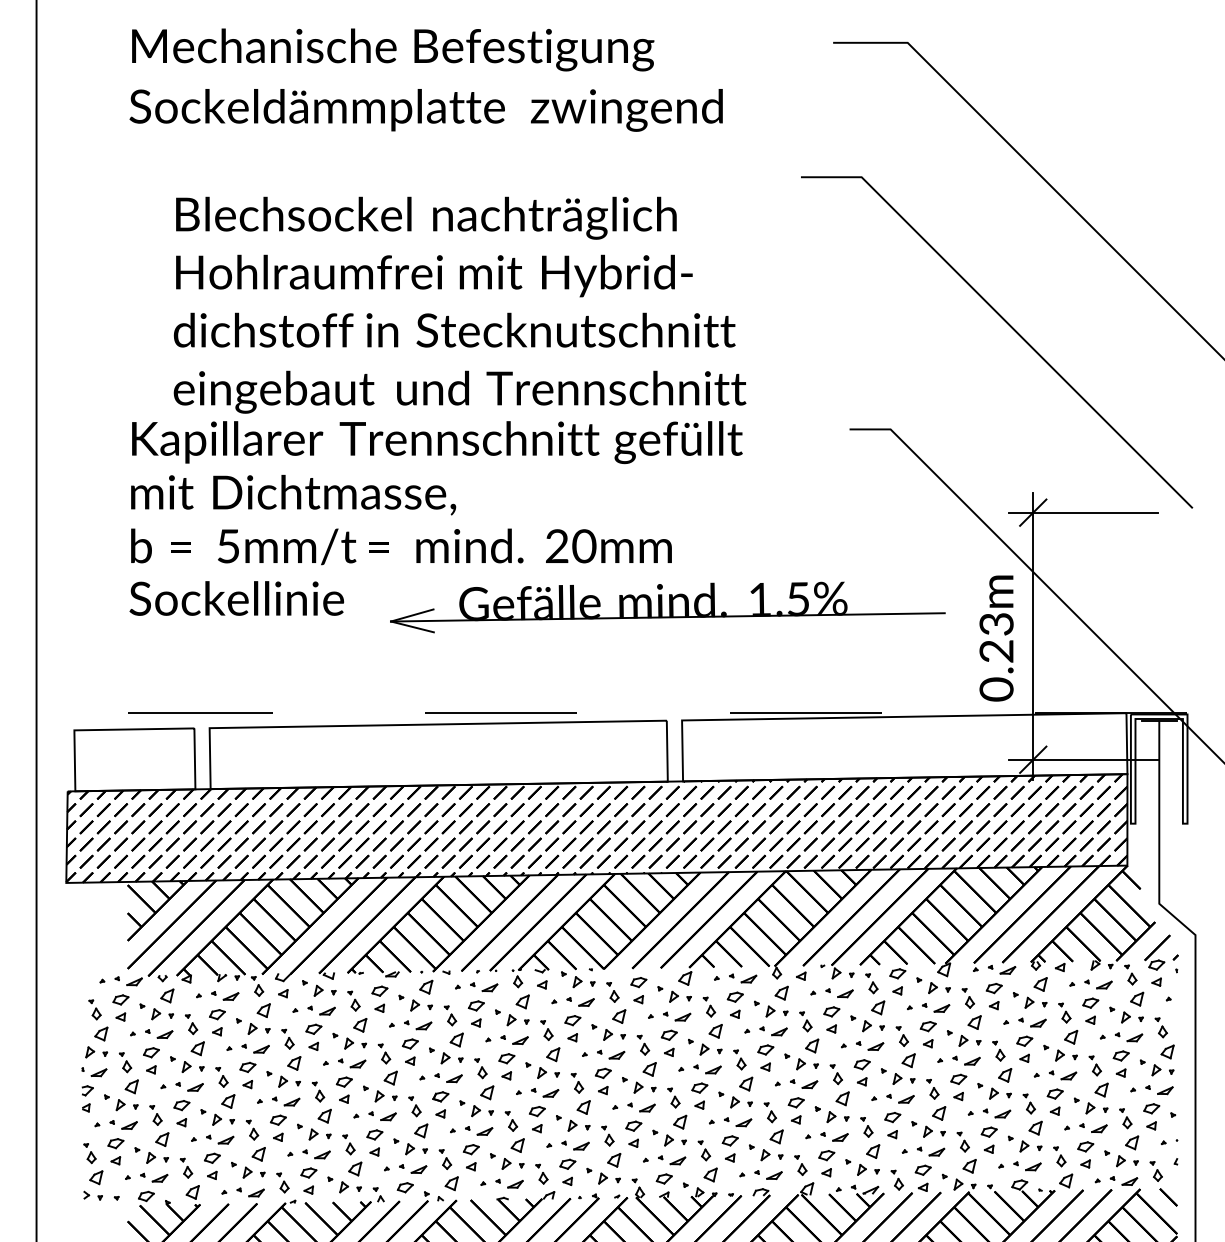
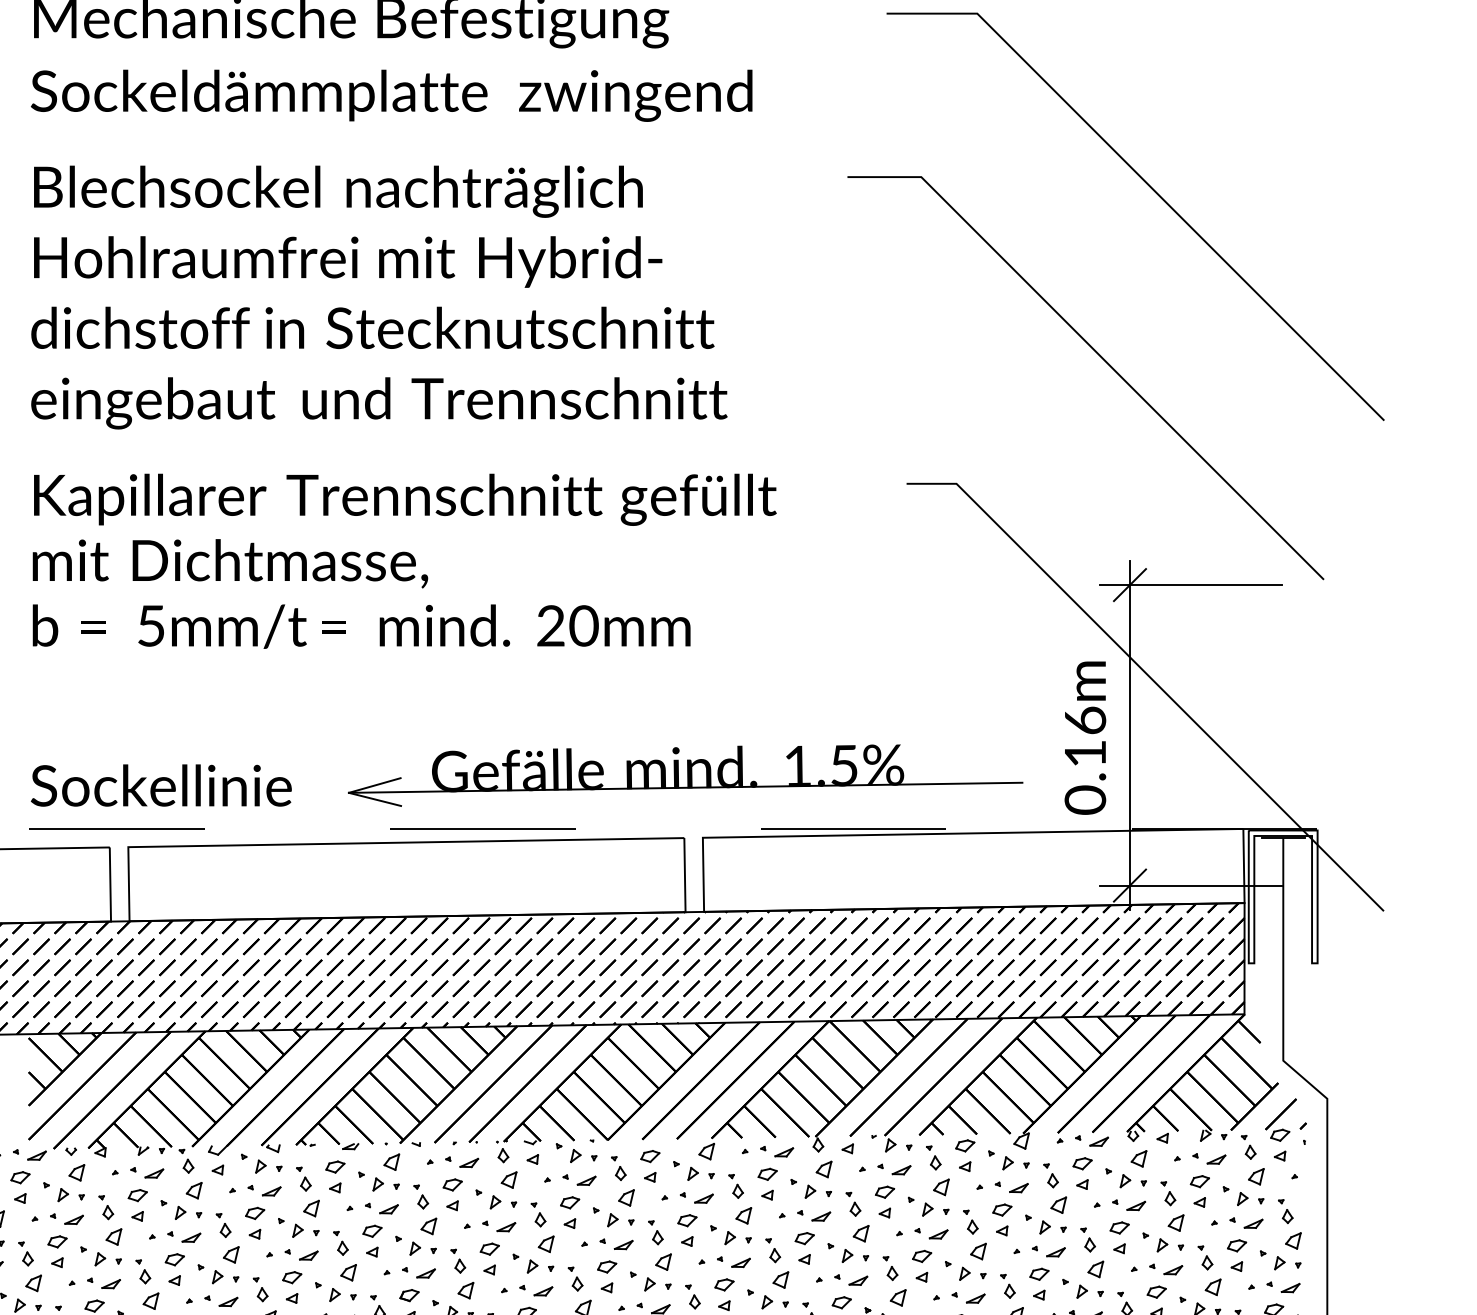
text: (459, 304) -> (378, 296), moved
text: (236, 598) -> (160, 785), moved
part: (667, 607) -> (685, 775), moved
text: (996, 637) -> (1085, 736), 0.23 -> 0.16

